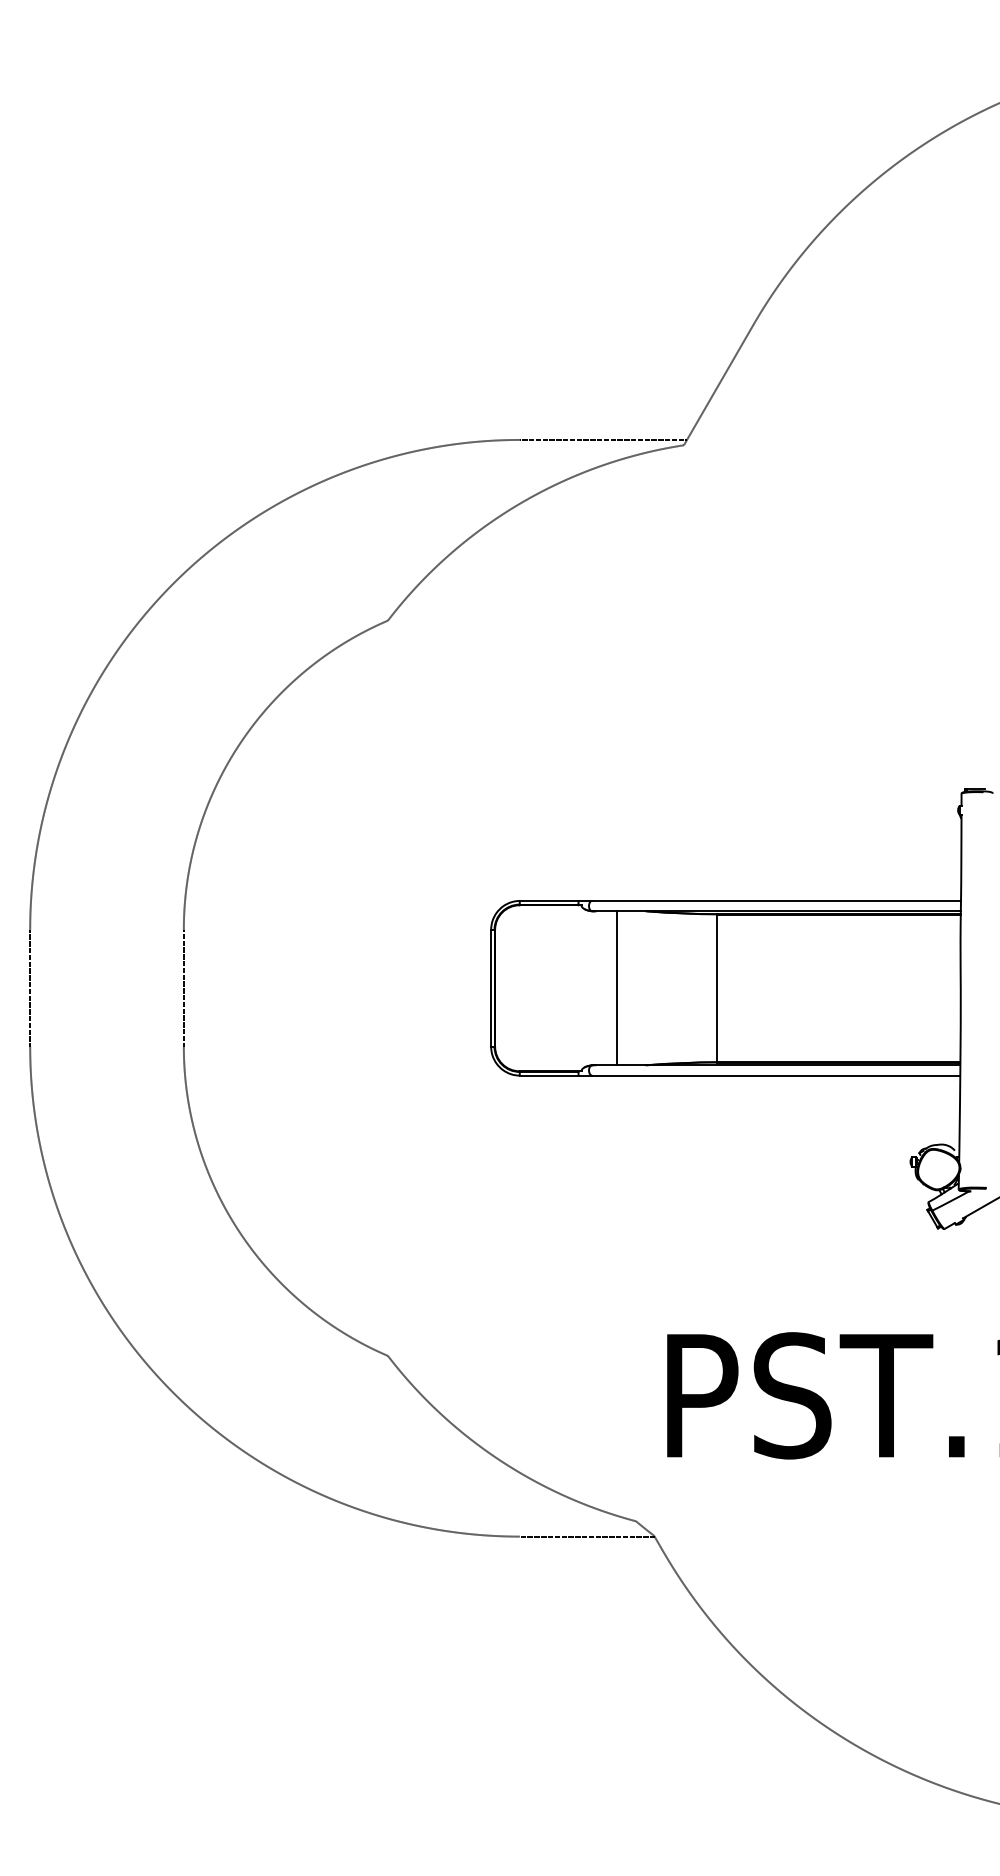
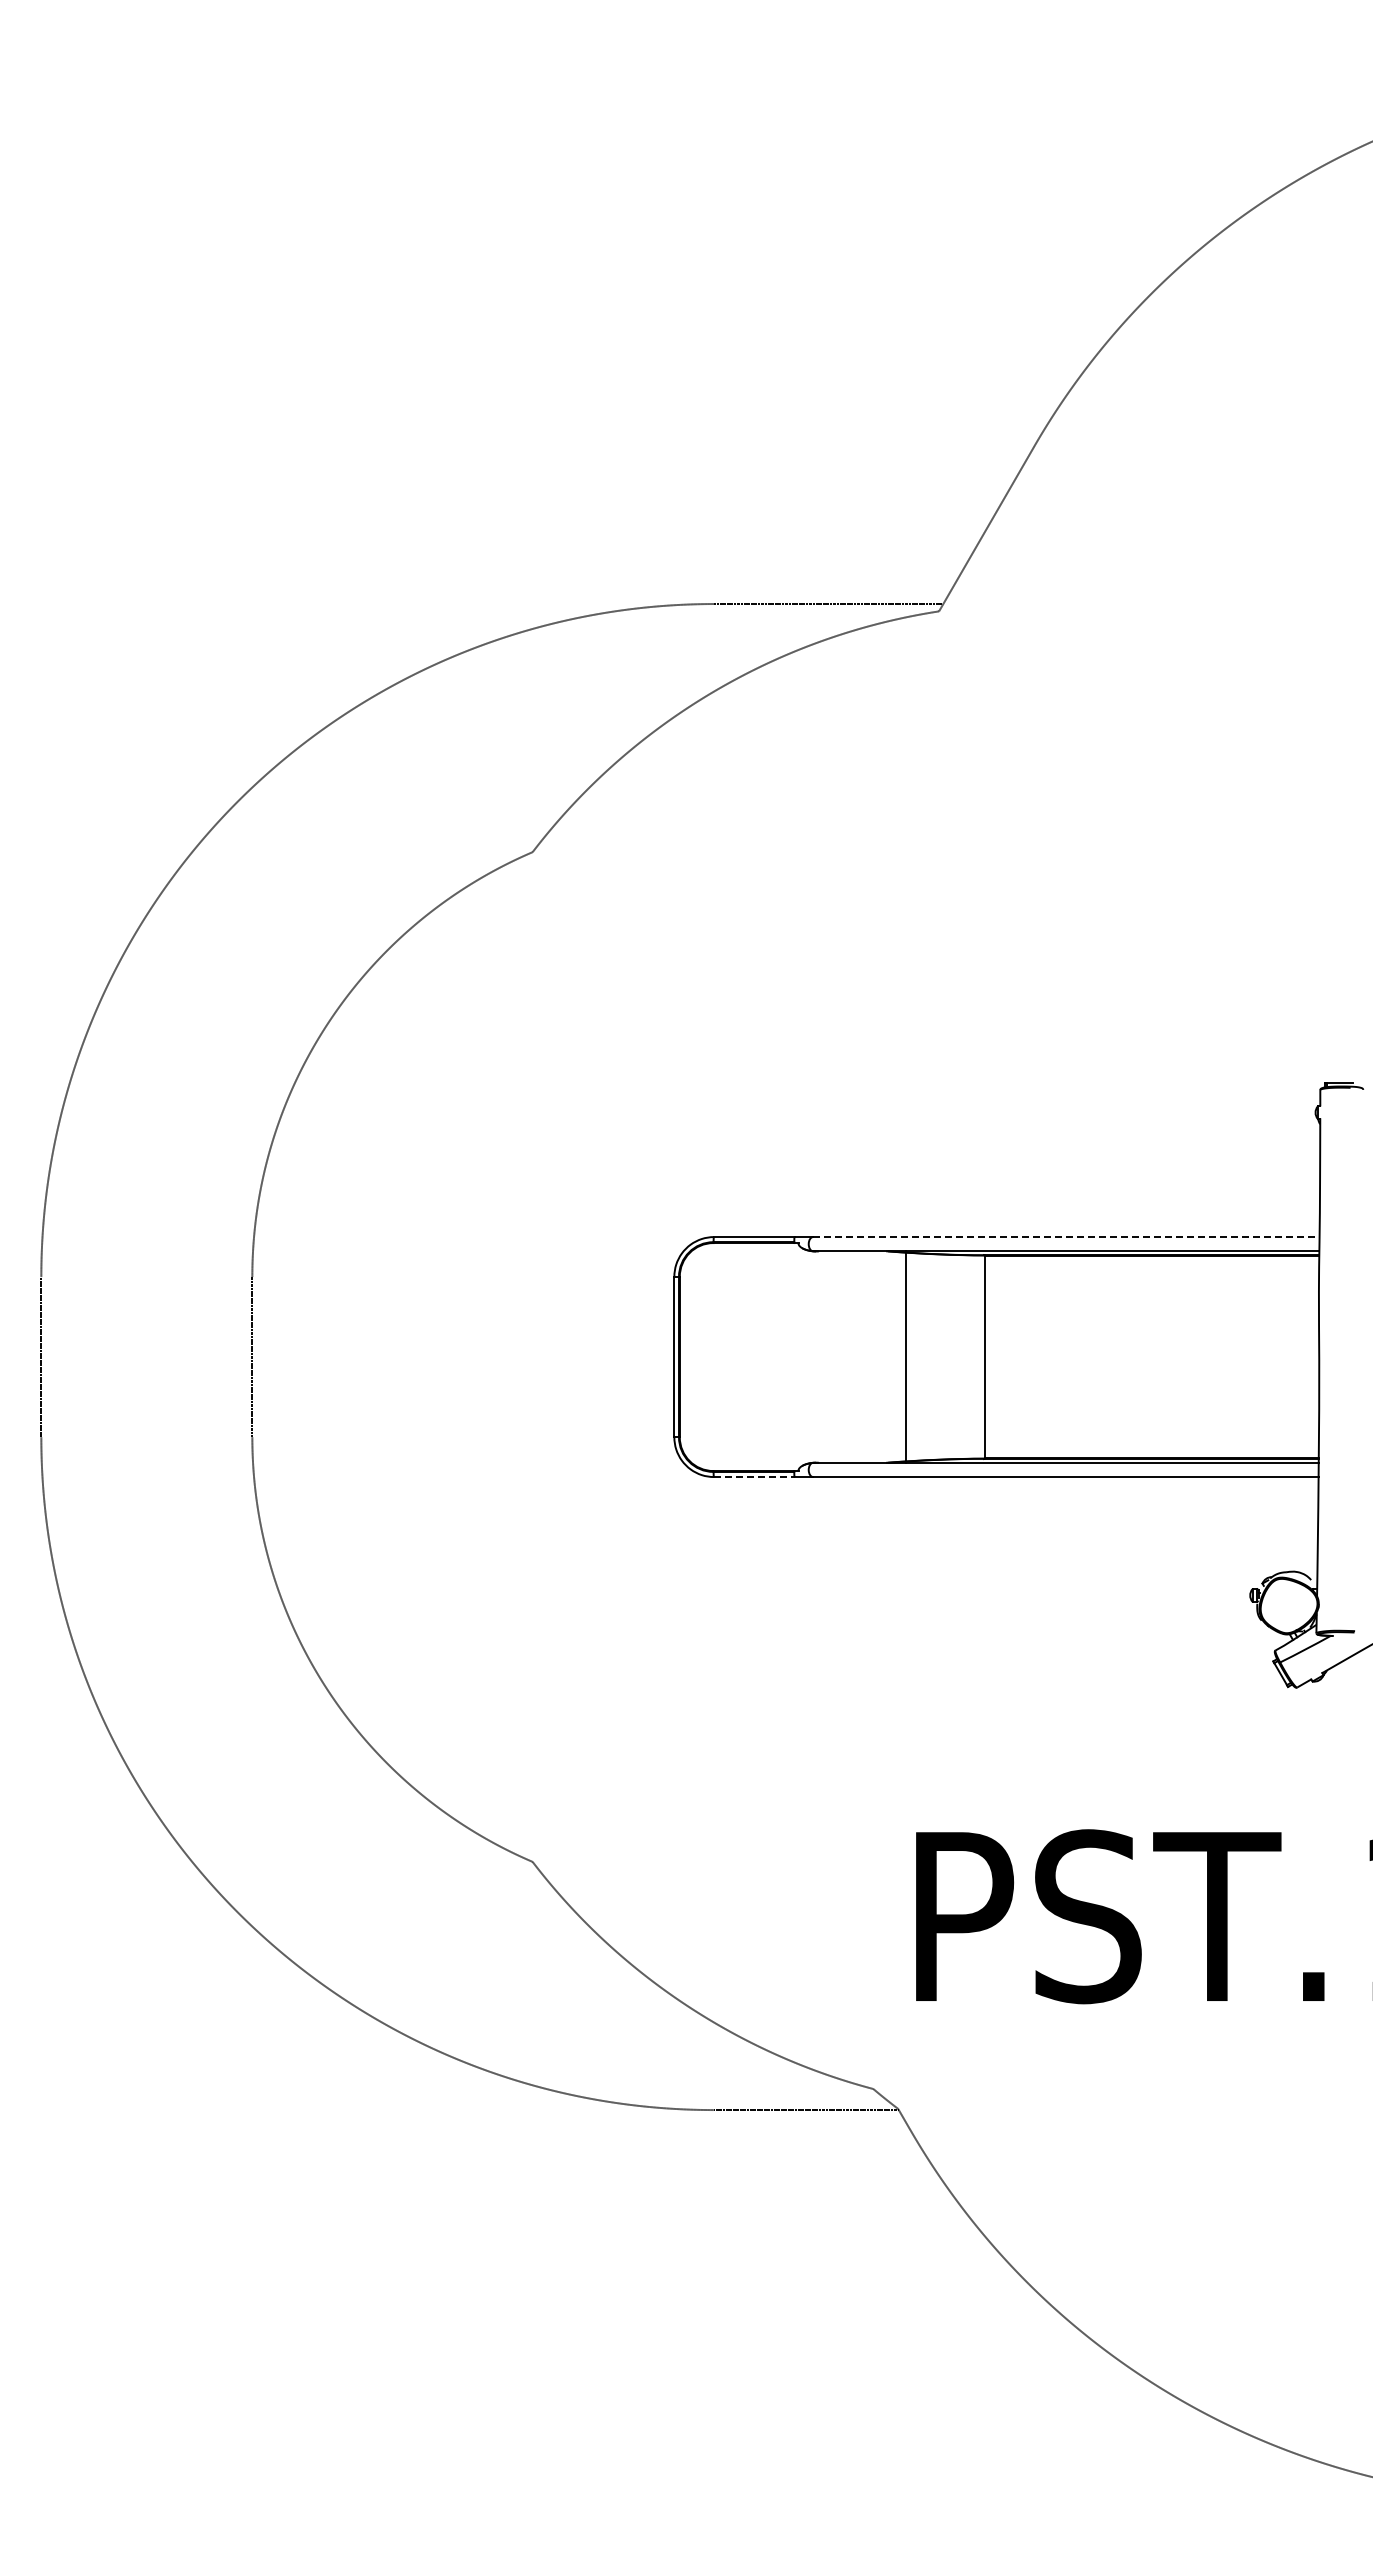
line: (776, 901) -> (1066, 1237), solid -> dashed
line: (616, 987) -> (905, 1356), moved
line: (549, 1075) -> (754, 1477), solid -> dashed

